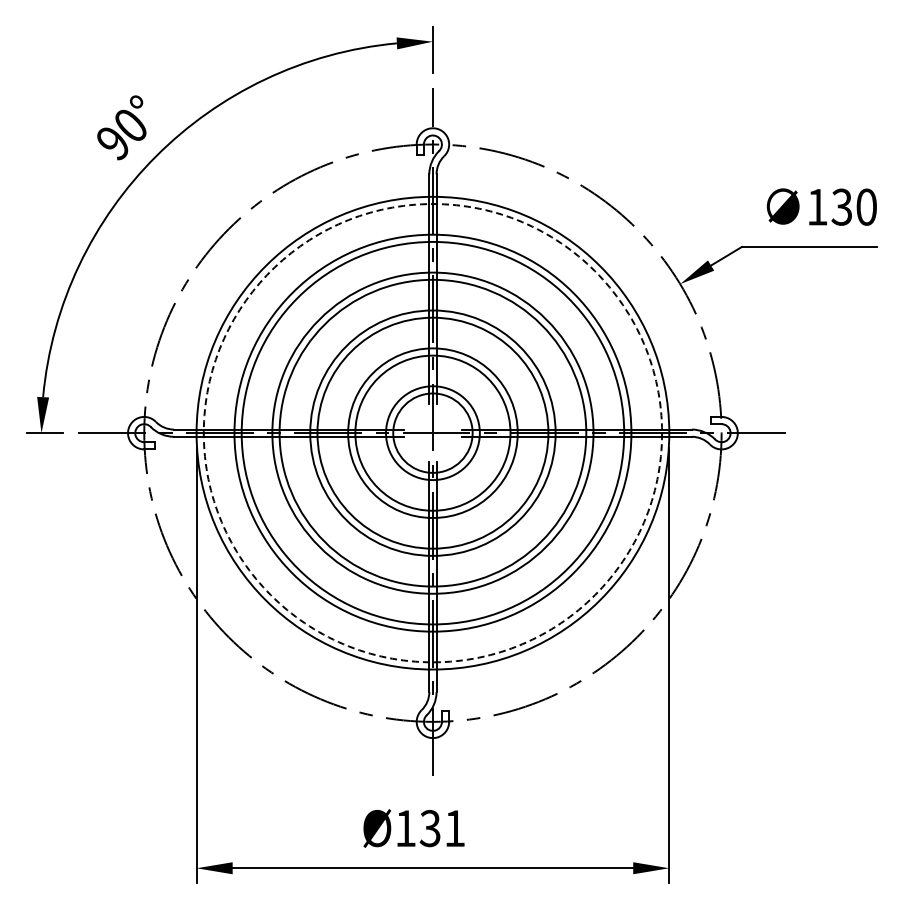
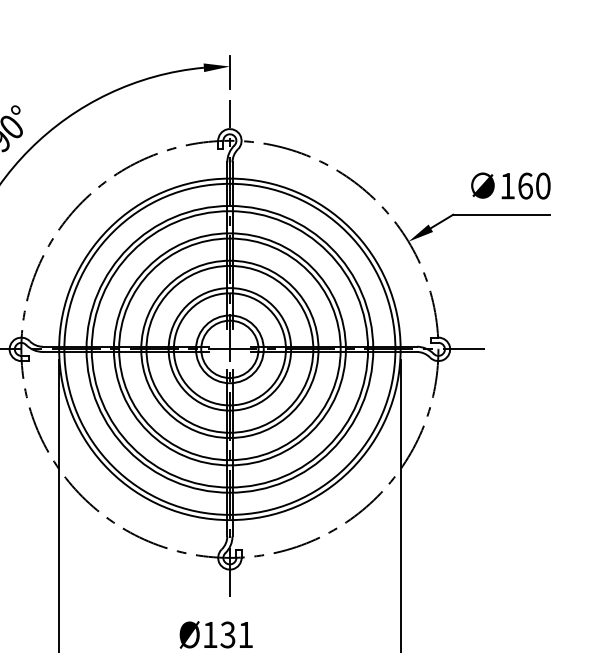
text: (841, 206) -> (525, 185), 130 -> 160
circle: (432, 433) -> (229, 349), dashed -> solid

